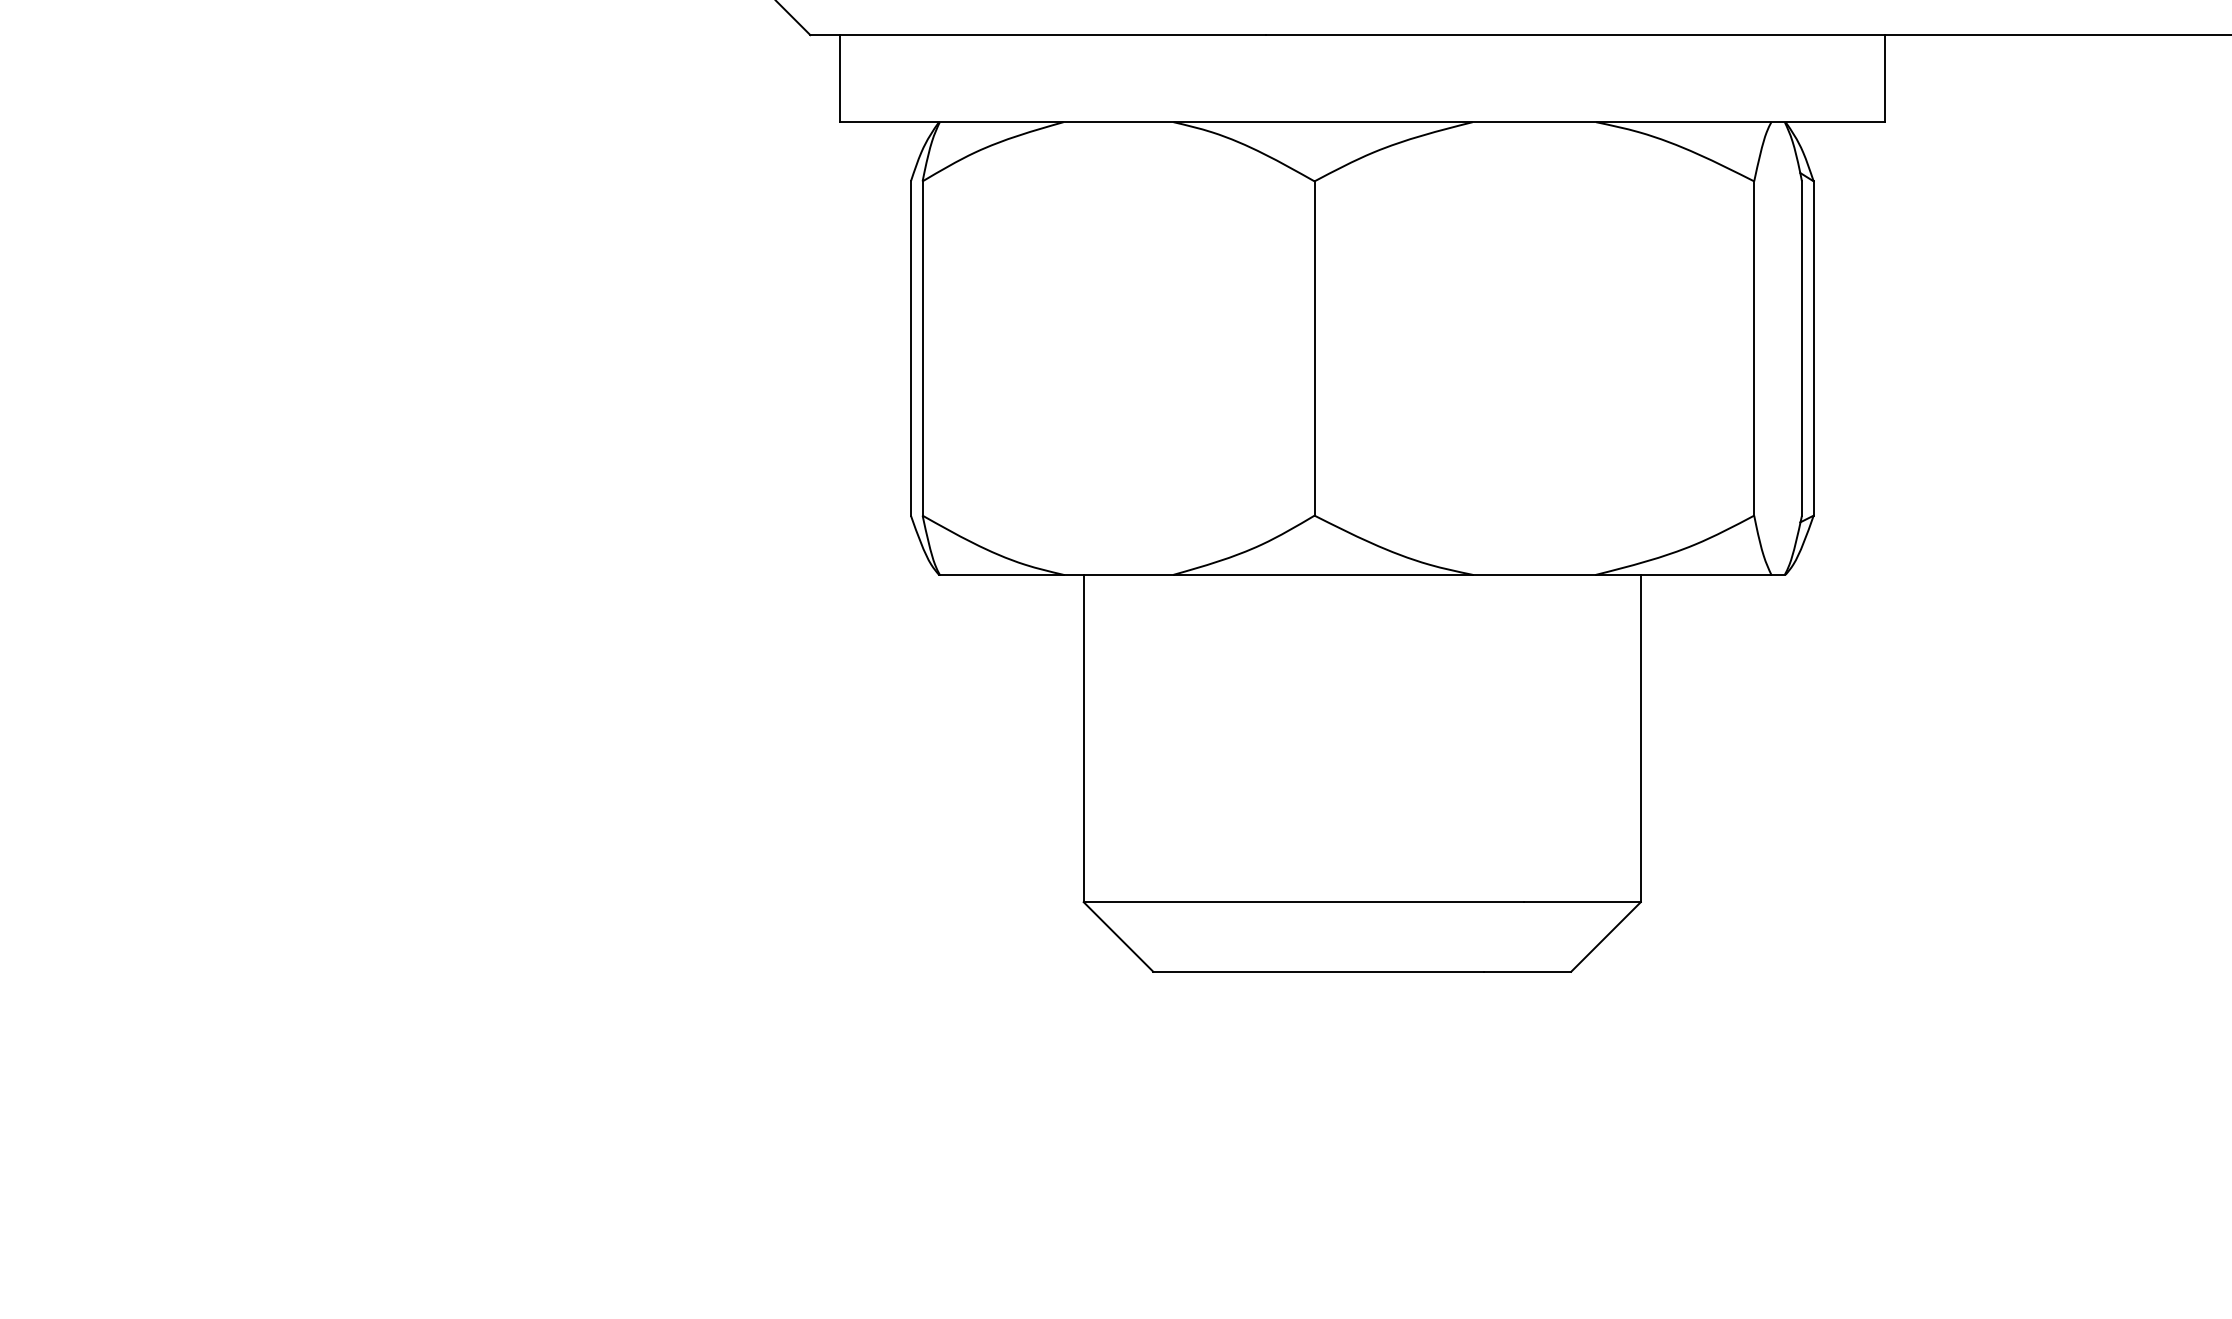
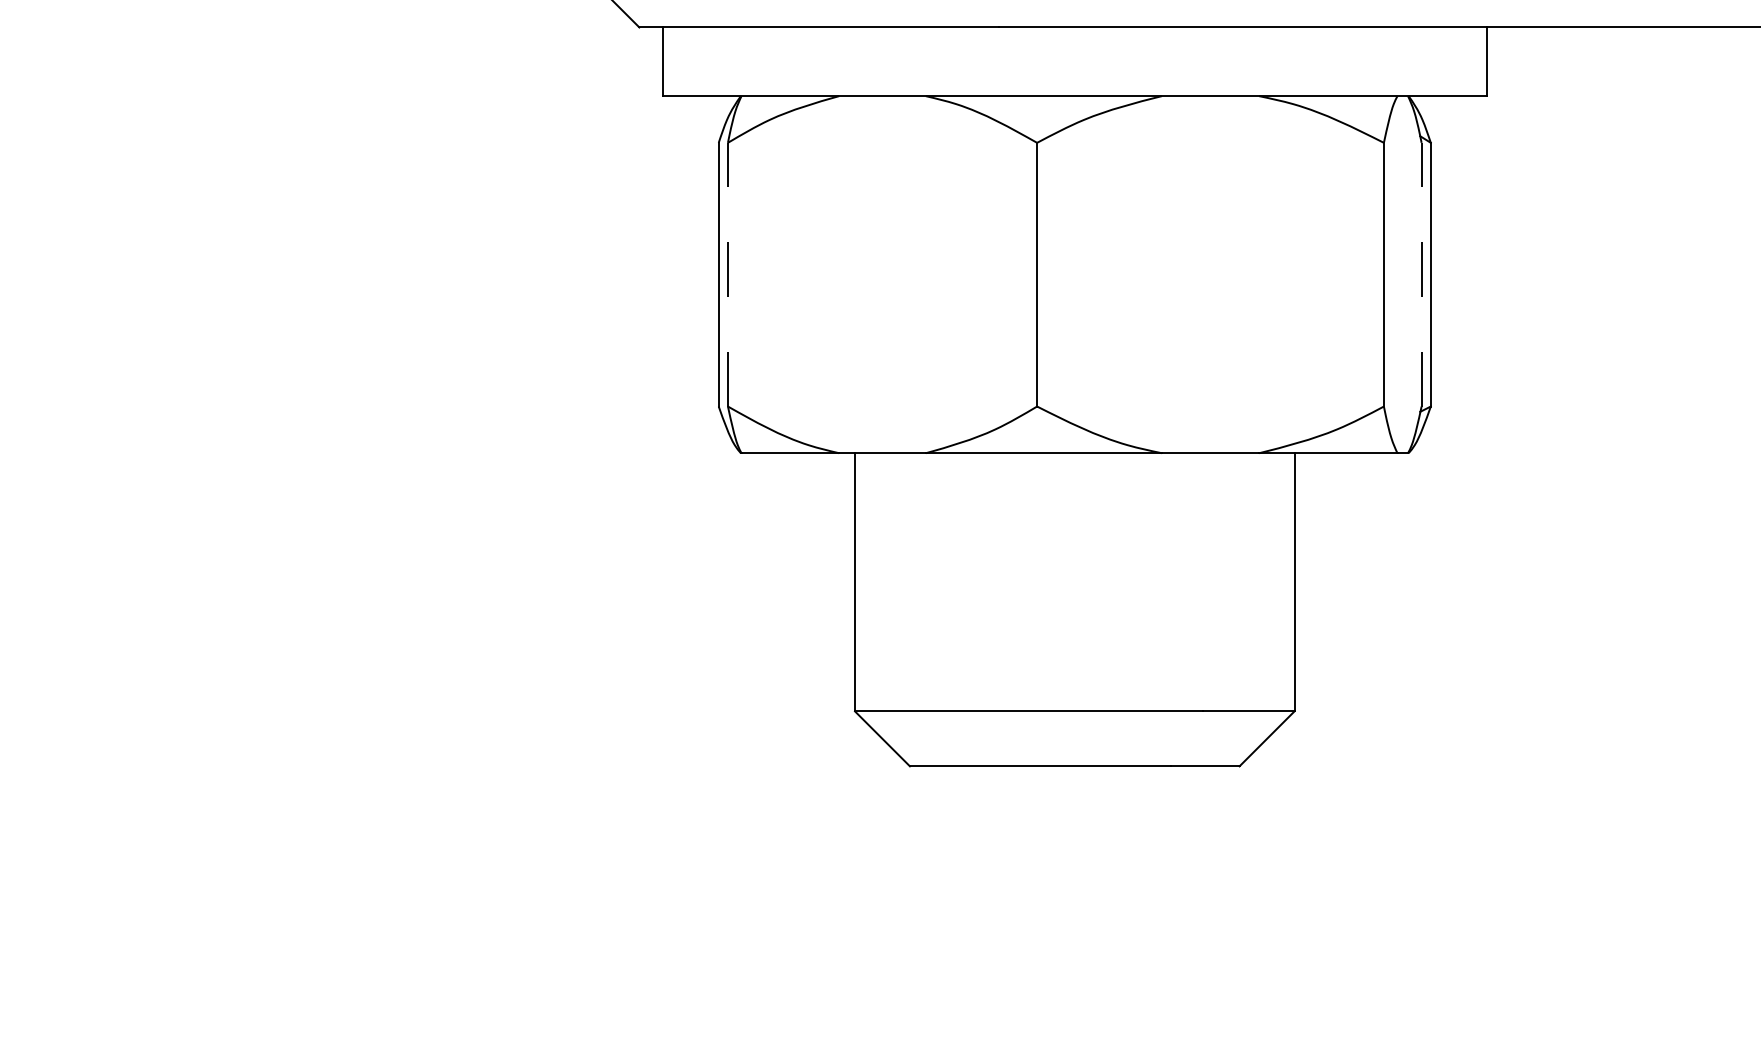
line: (922, 348) -> (727, 274), solid -> dashed
line: (1801, 348) -> (1421, 274), solid -> dashed

